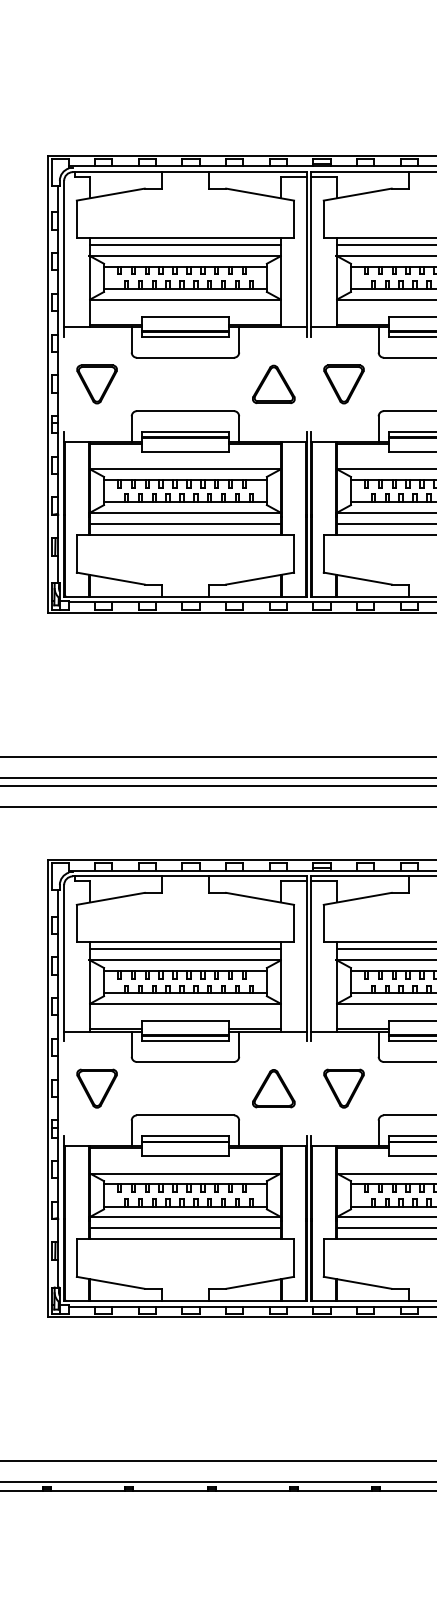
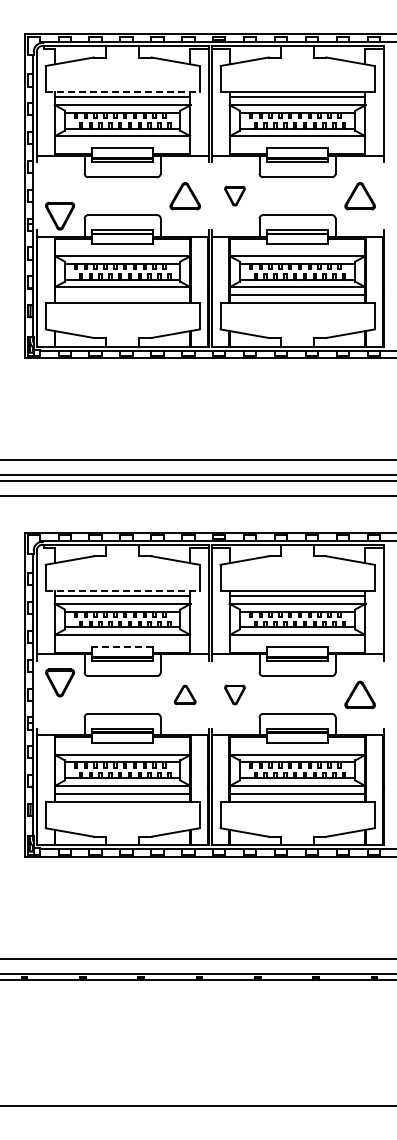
line: (185, 238) -> (122, 92), solid -> dashed
part: (97, 383) -> (60, 215), moved
part: (343, 383) -> (234, 195), size x0.7
line: (185, 524) -> (122, 295), removed
line: (185, 942) -> (122, 591), solid -> dashed
line: (185, 1021) -> (122, 647), solid -> dashed
part: (96, 1087) -> (59, 682), moved
part: (272, 1087) -> (184, 694), size x0.7
part: (343, 1087) -> (234, 694), size x0.7

